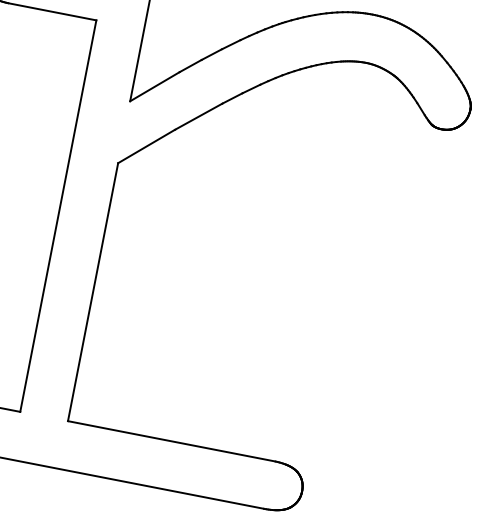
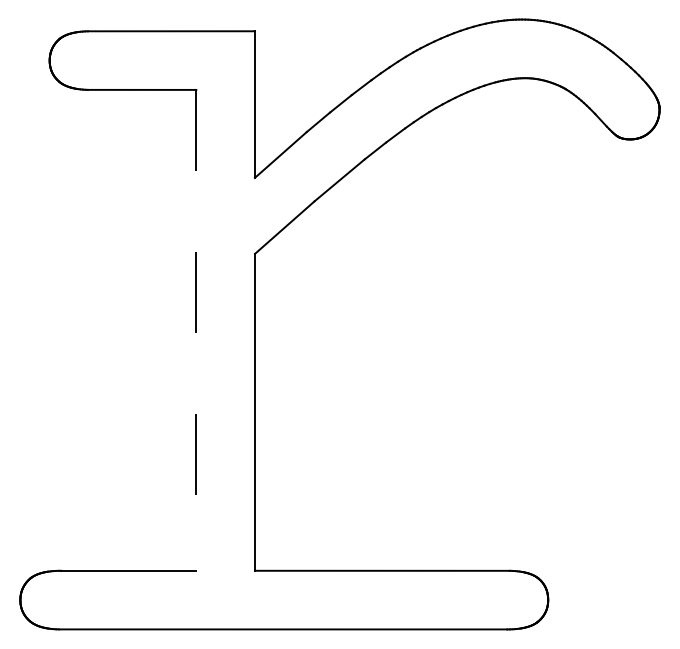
line: (58, 216) -> (196, 330), solid -> dashed

